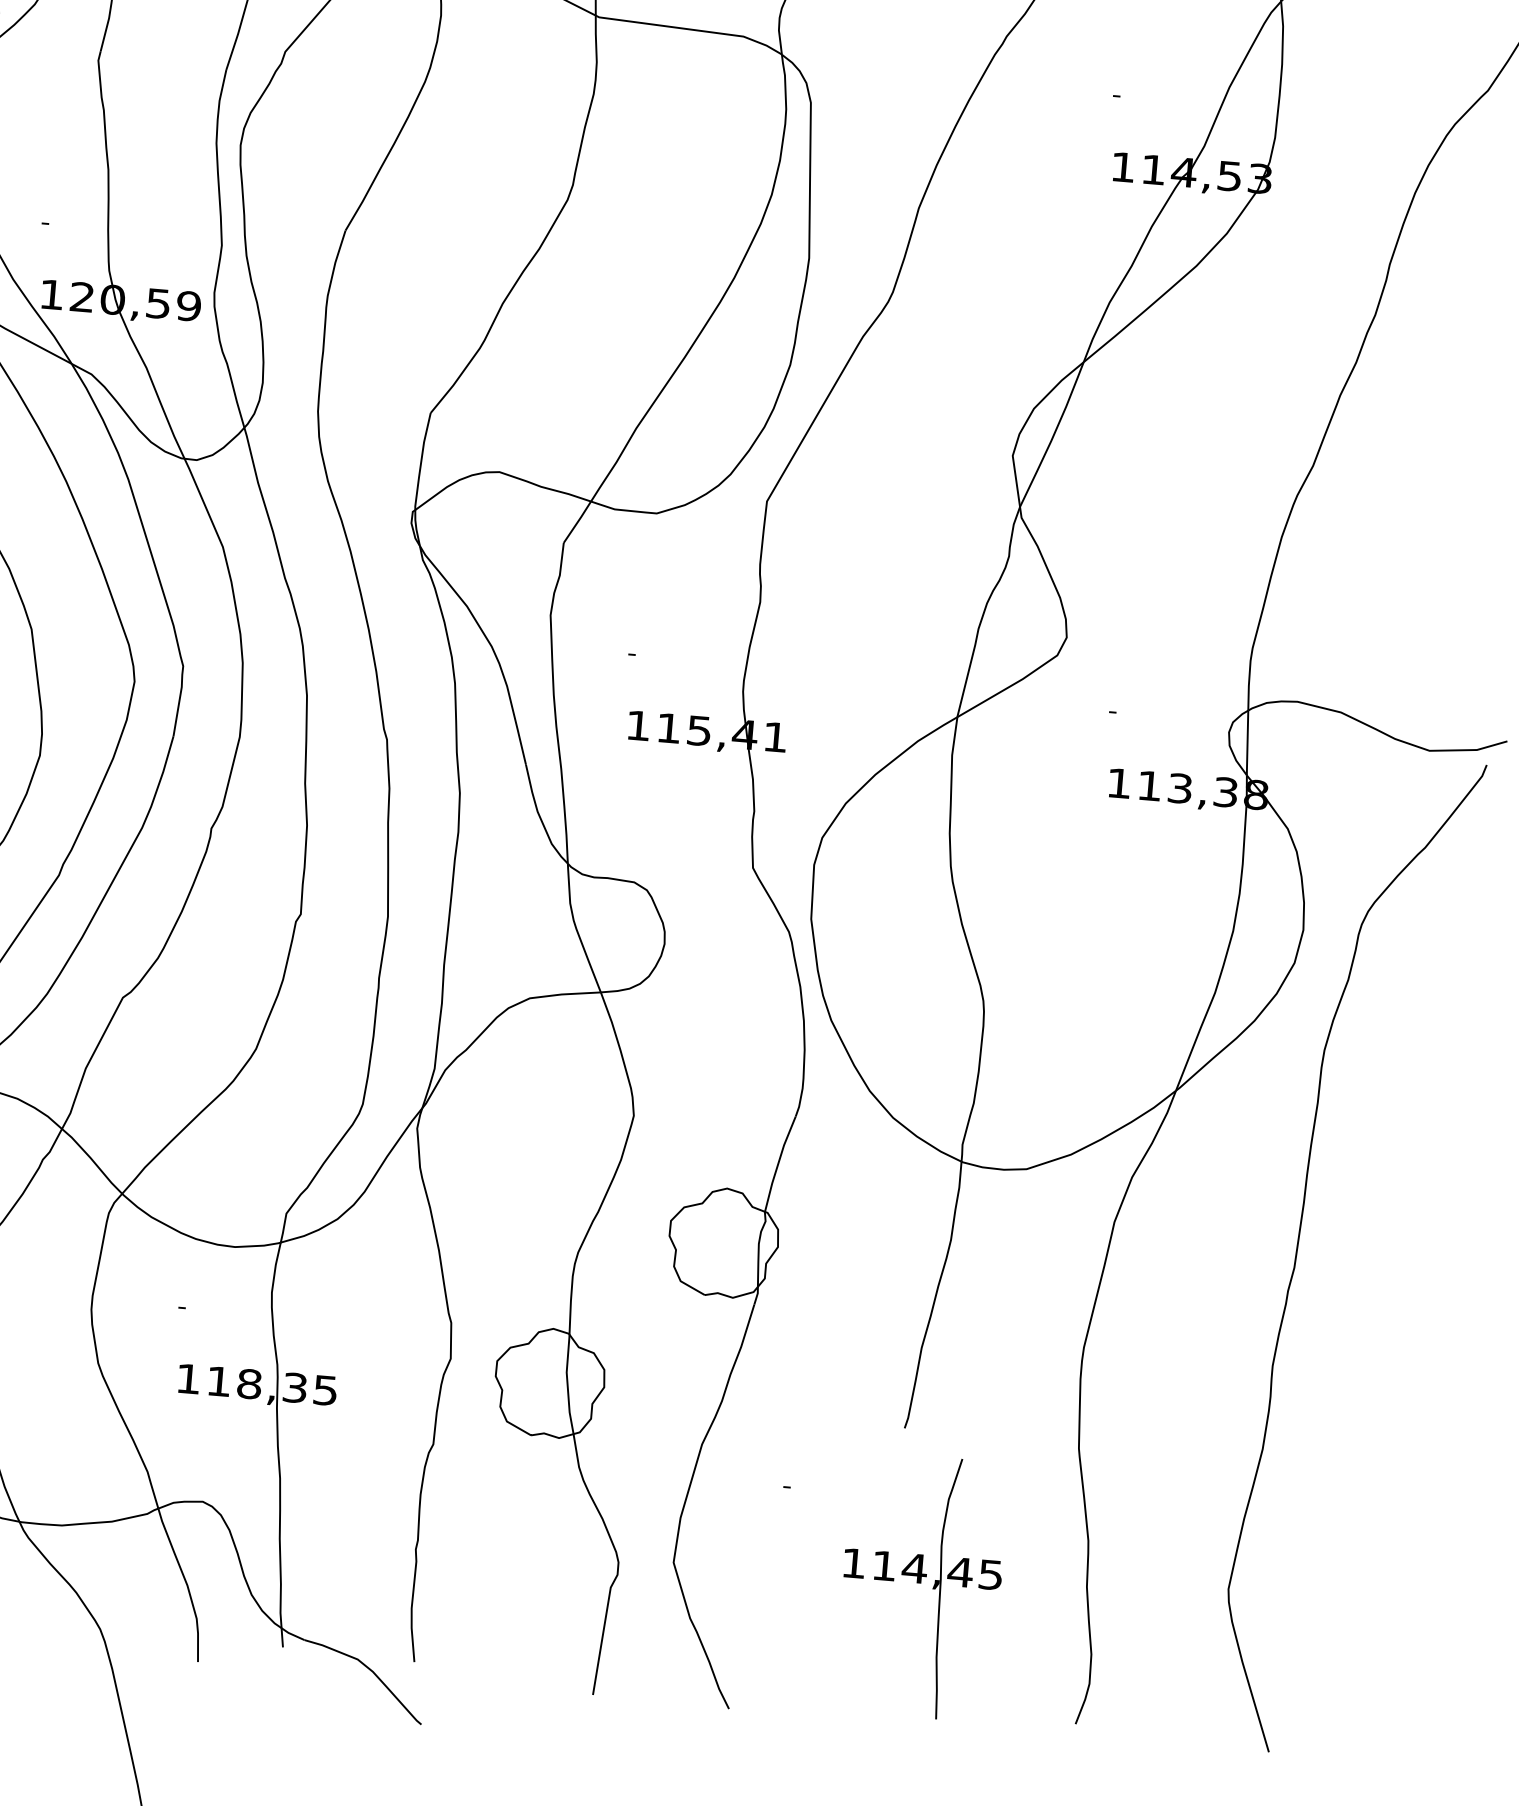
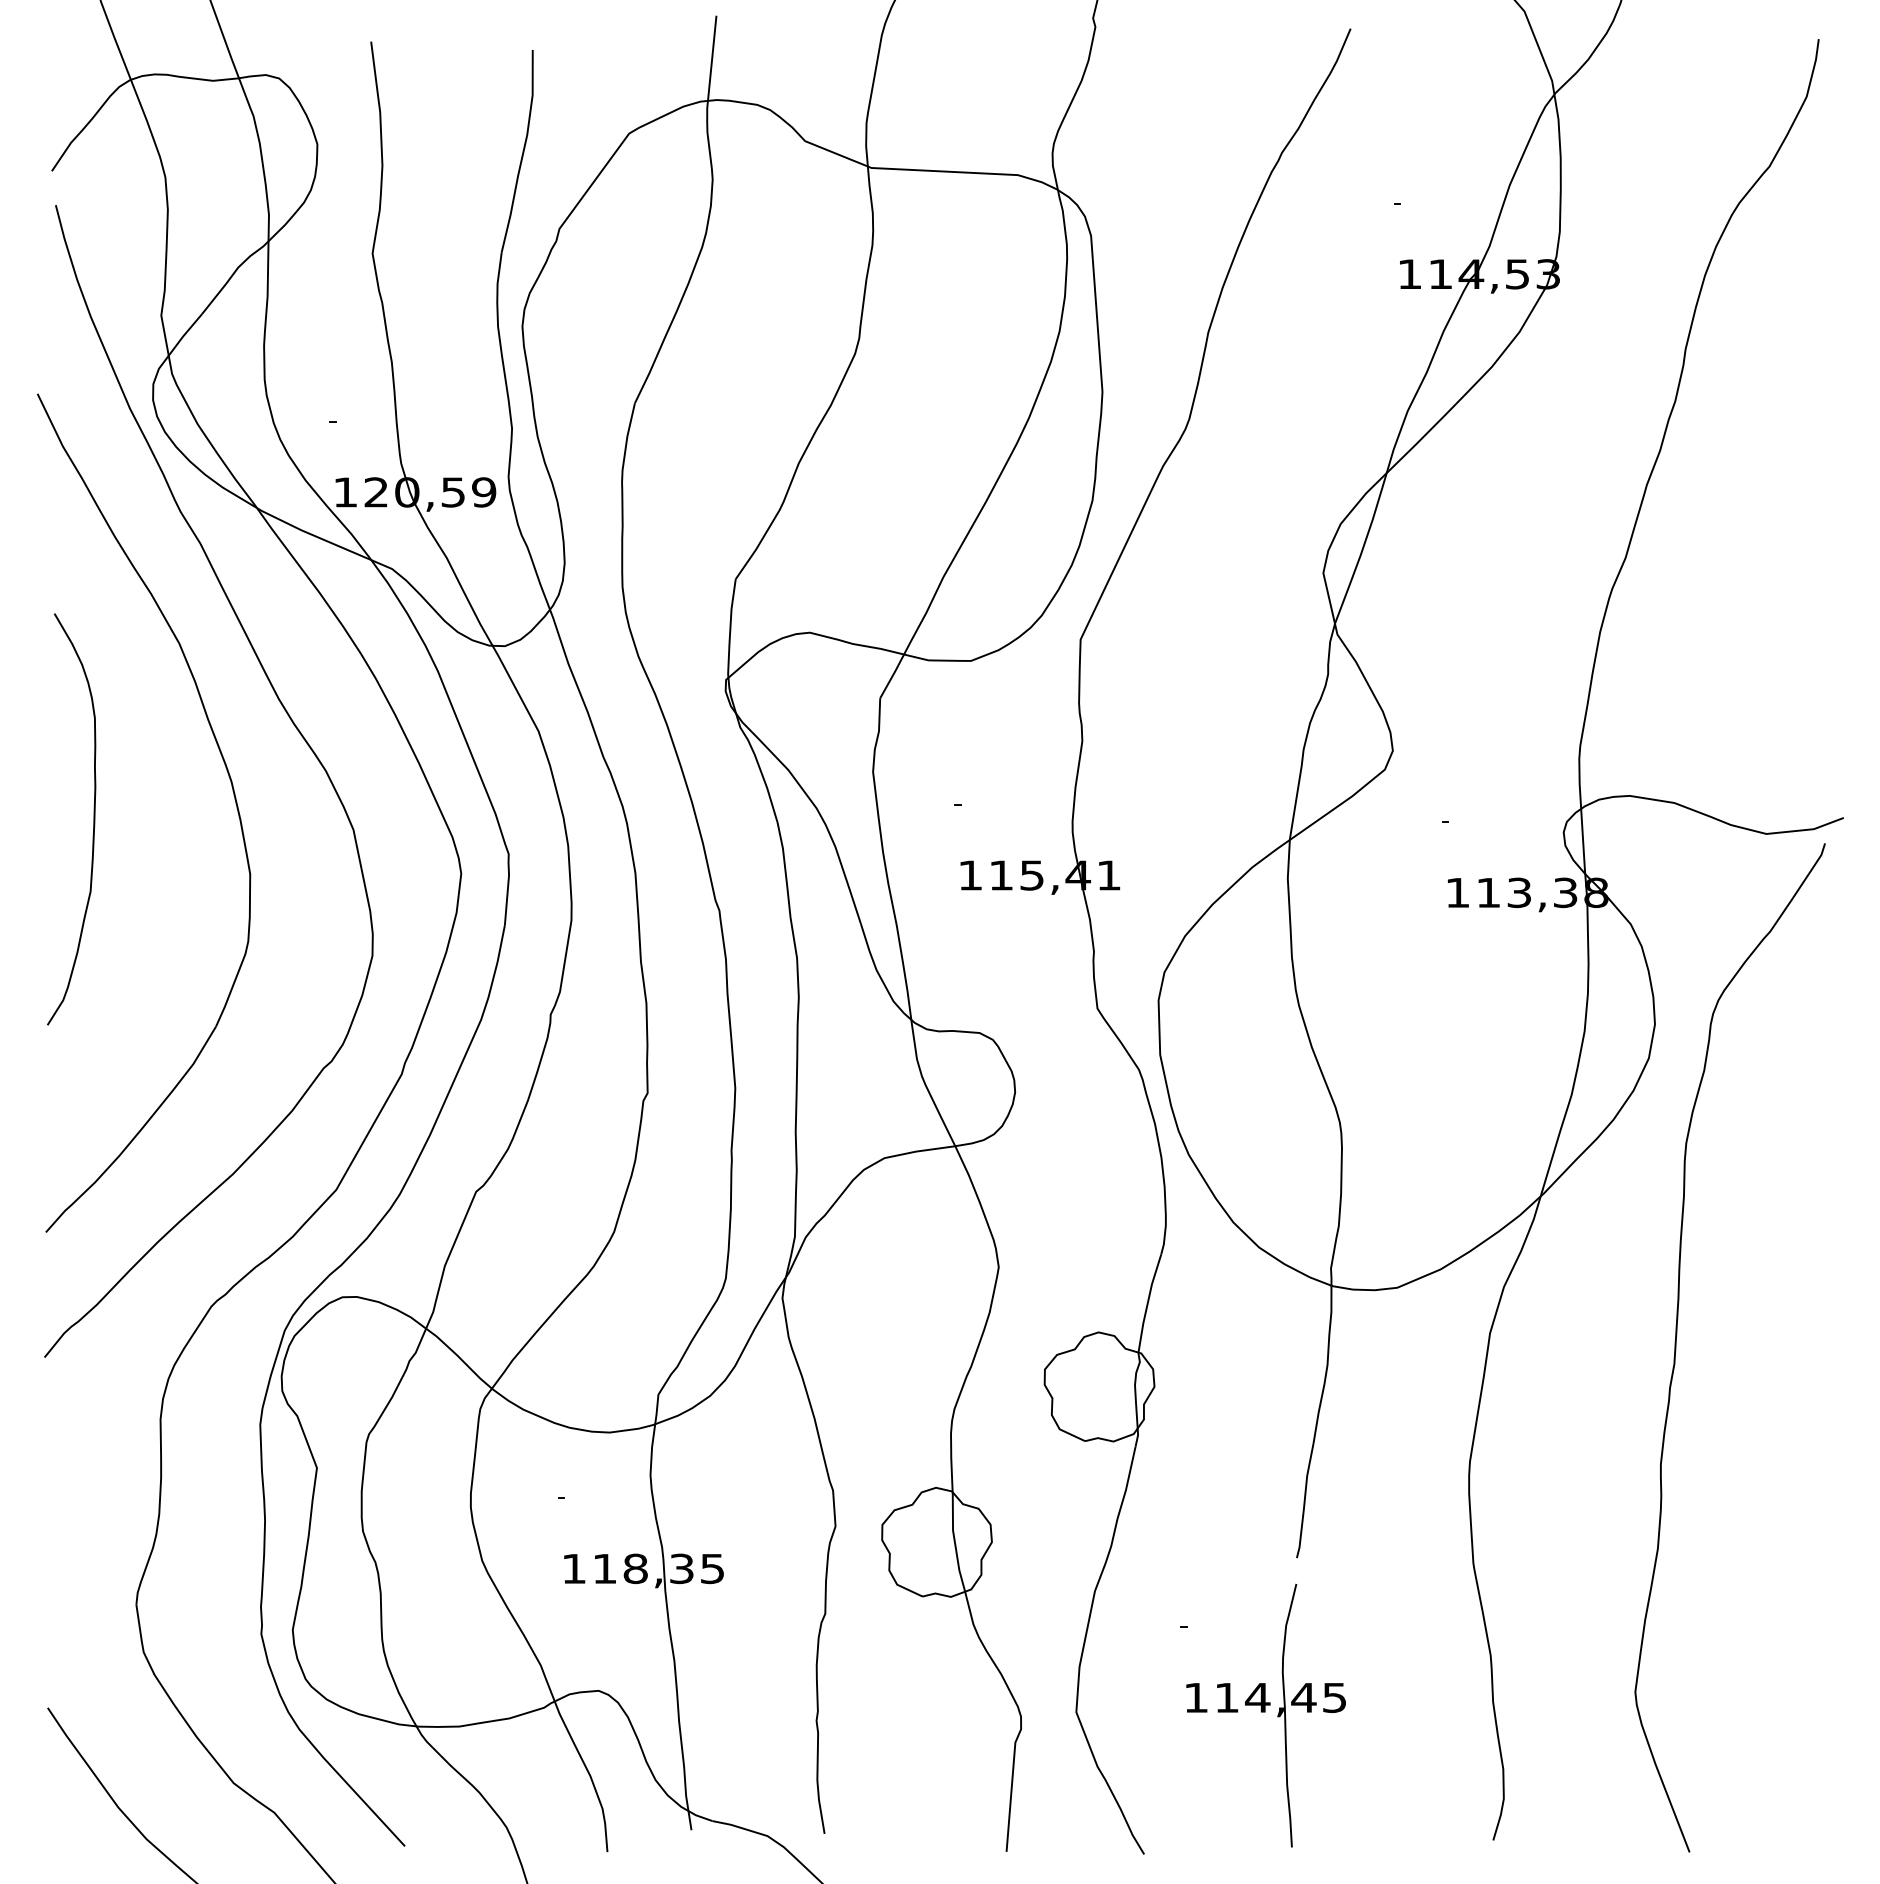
part: (920, 1586) -> (1265, 1715), moved

